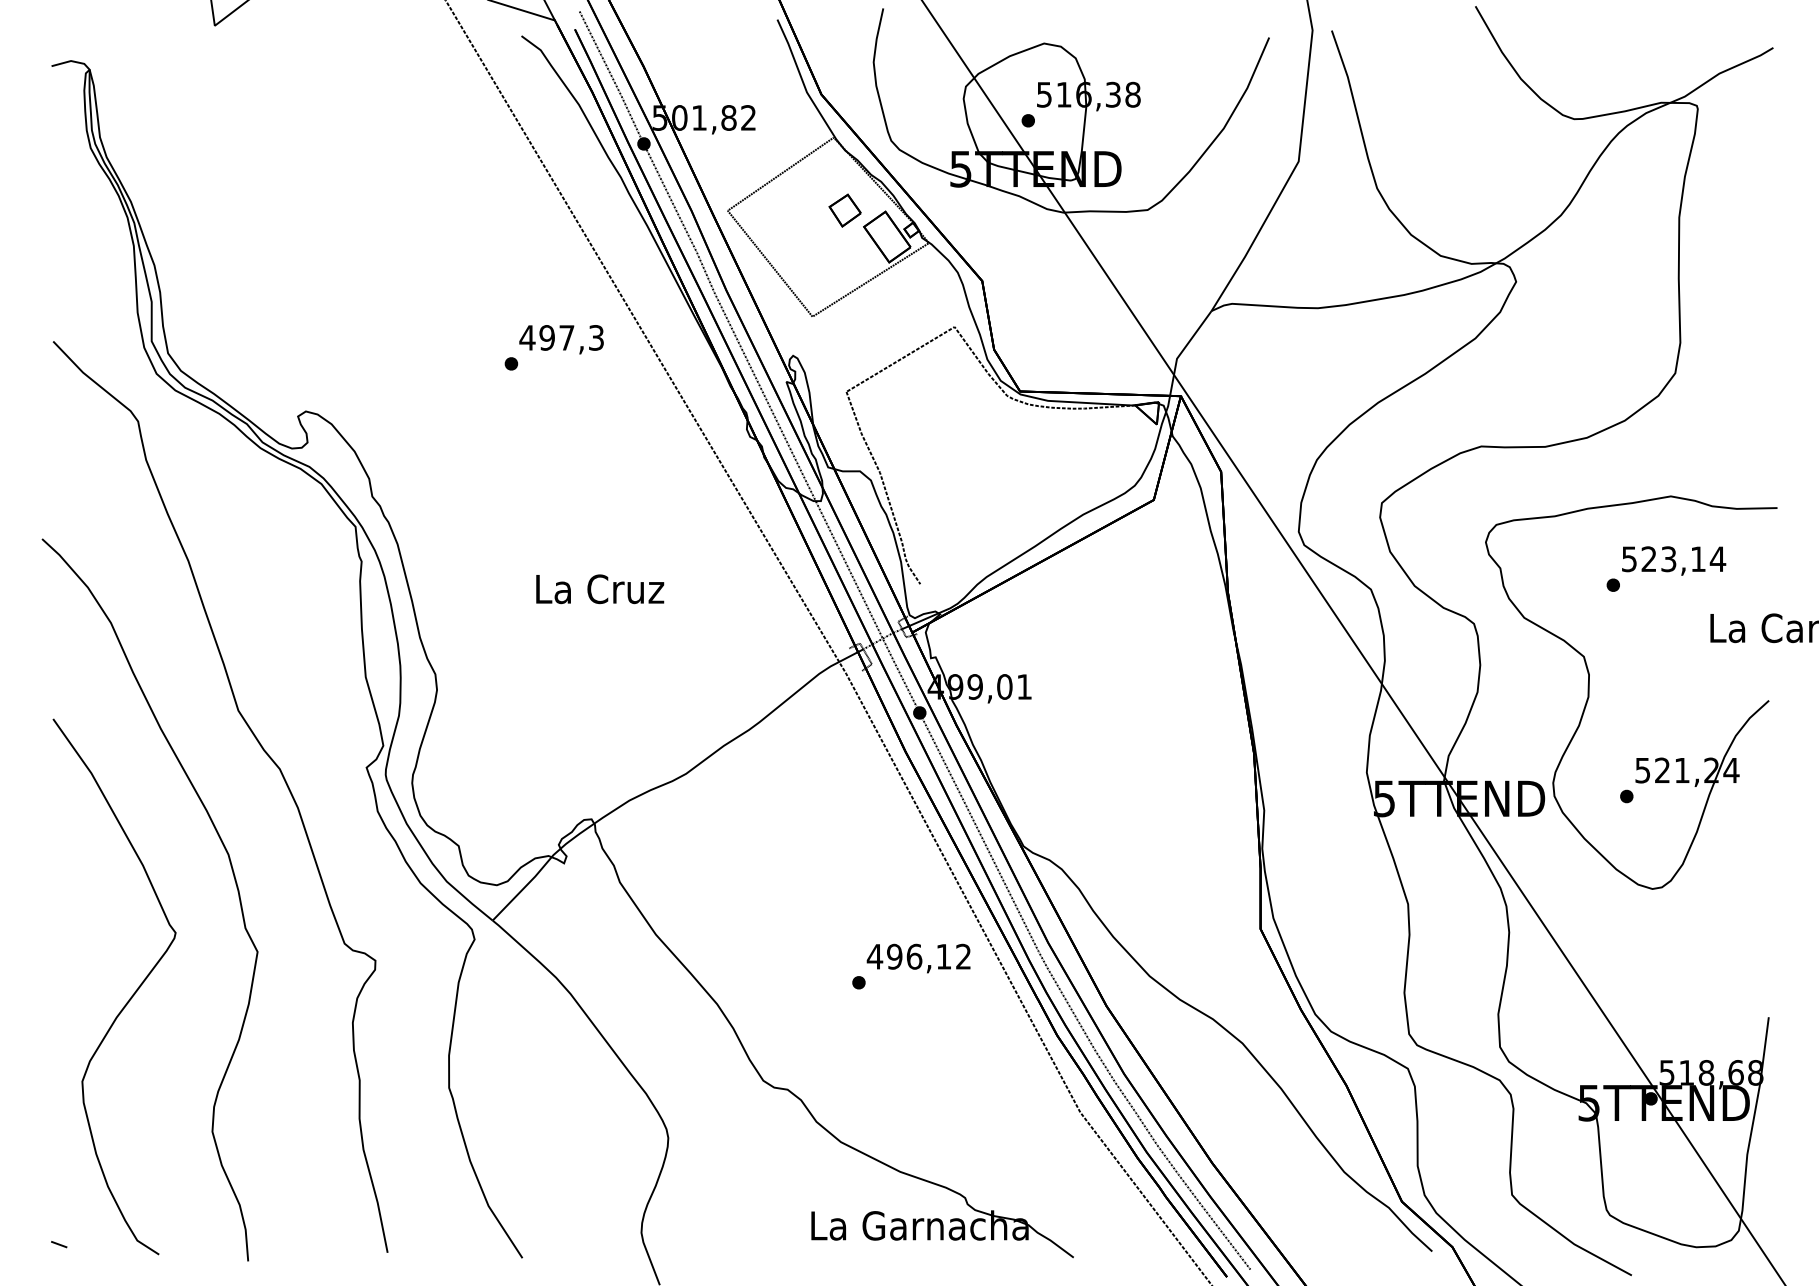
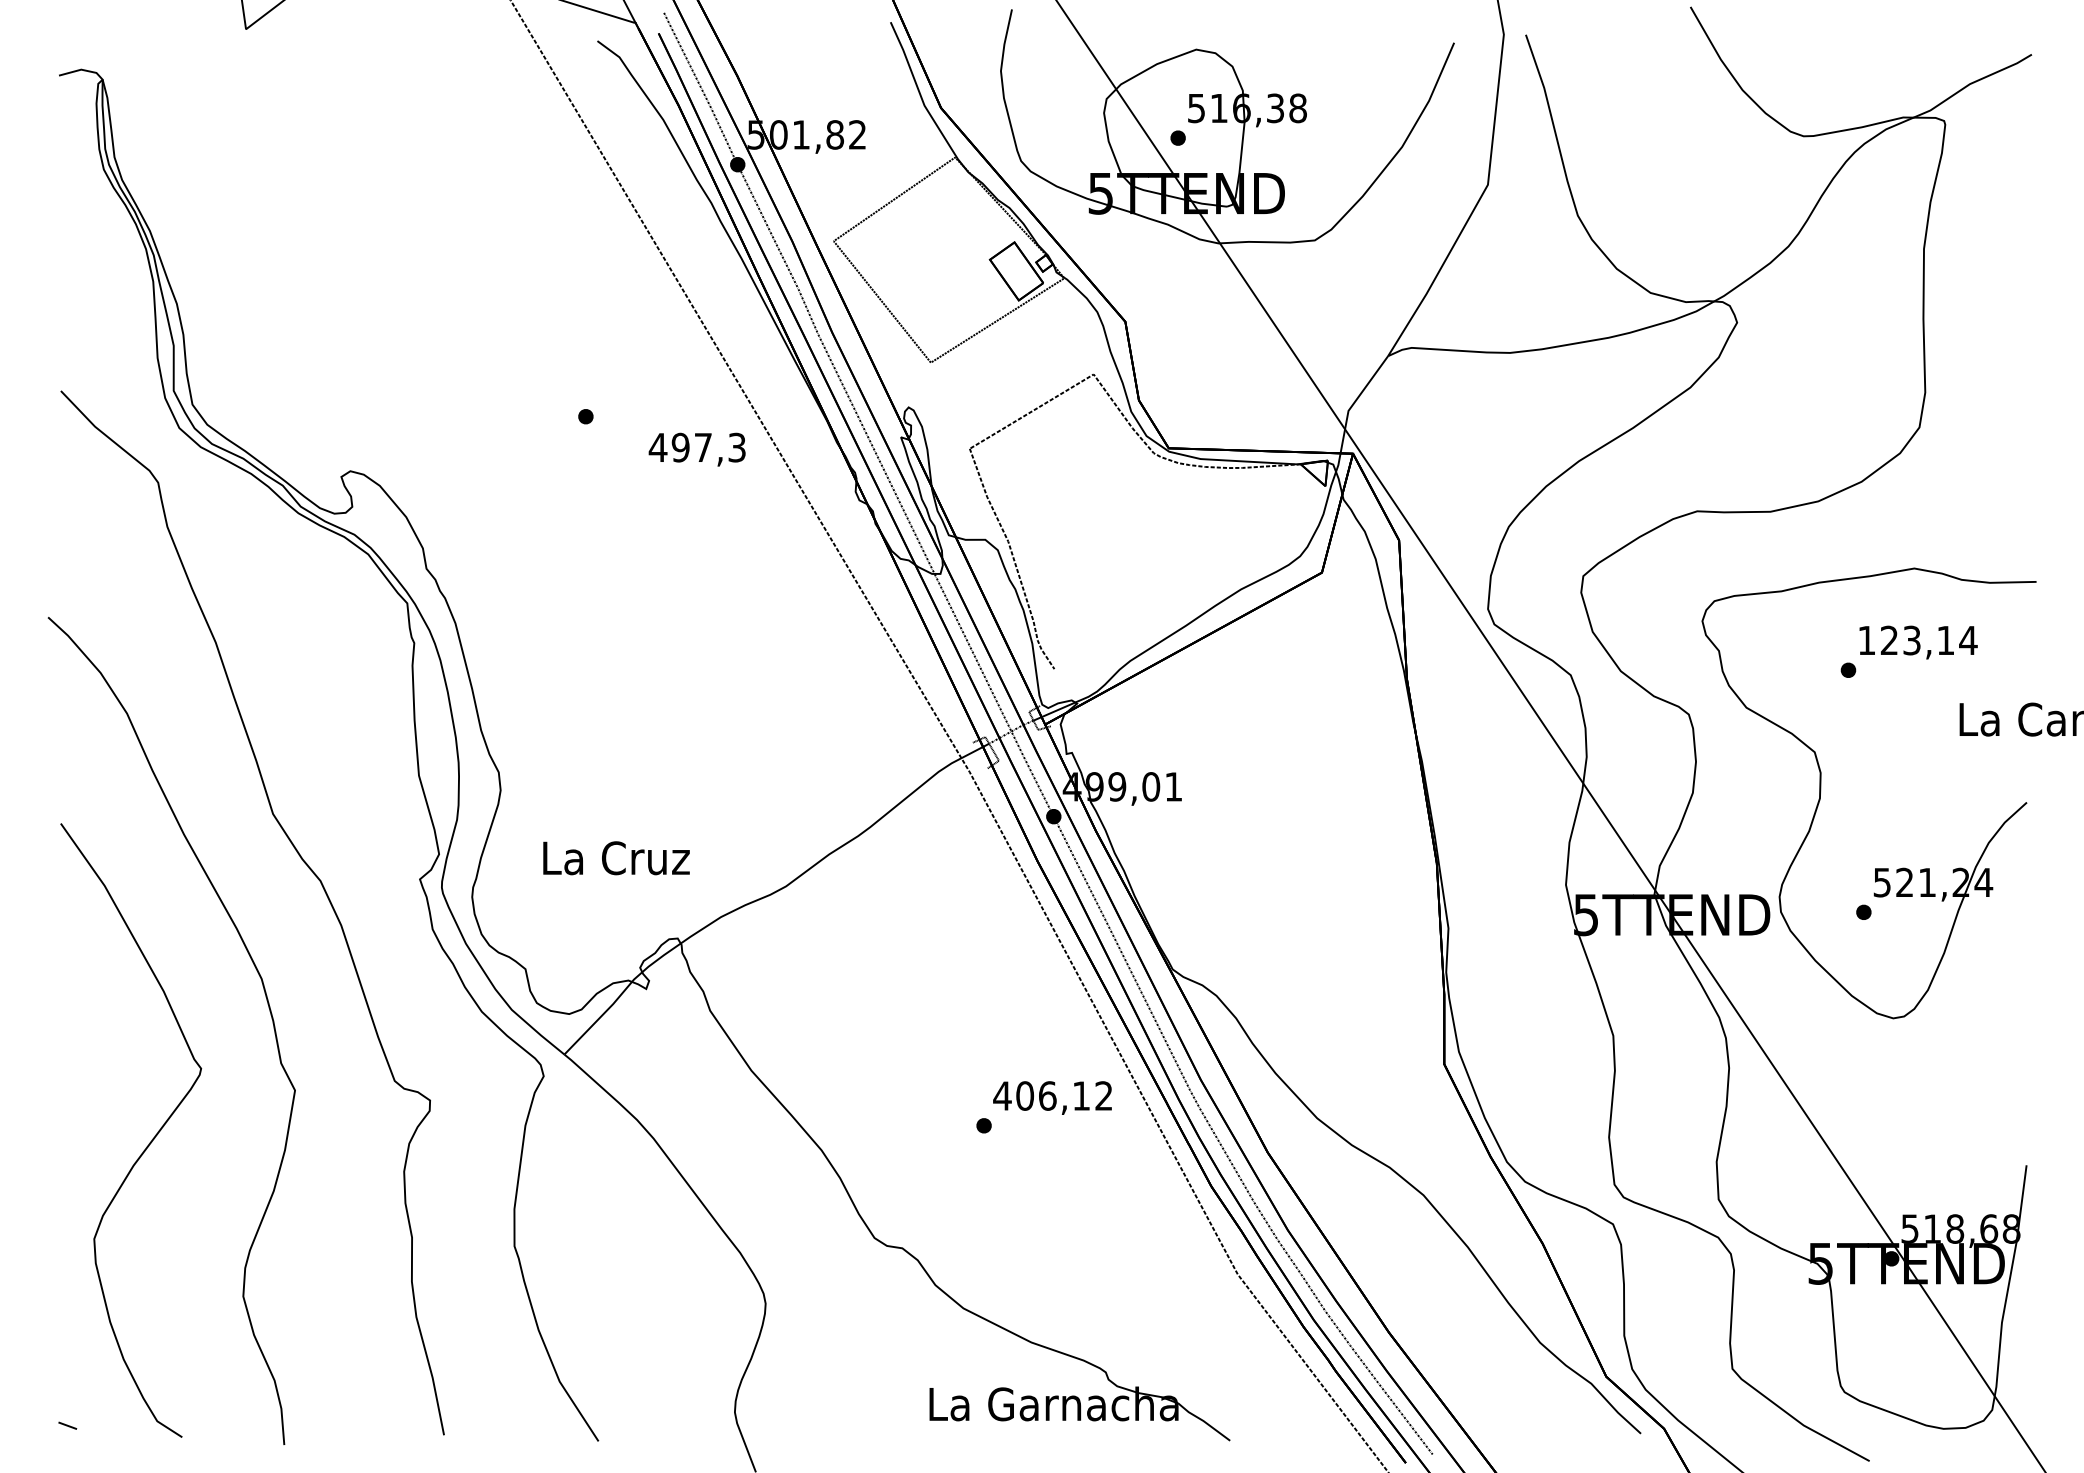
part: (844, 210) -> (967, 240), removed
text: (561, 339) -> (697, 449), moved
text: (1629, 559) -> (1866, 640), 523,14 -> 123,14
text: (600, 589) -> (616, 858), moved
text: (894, 956) -> (1024, 1095), 496,12 -> 406,12

